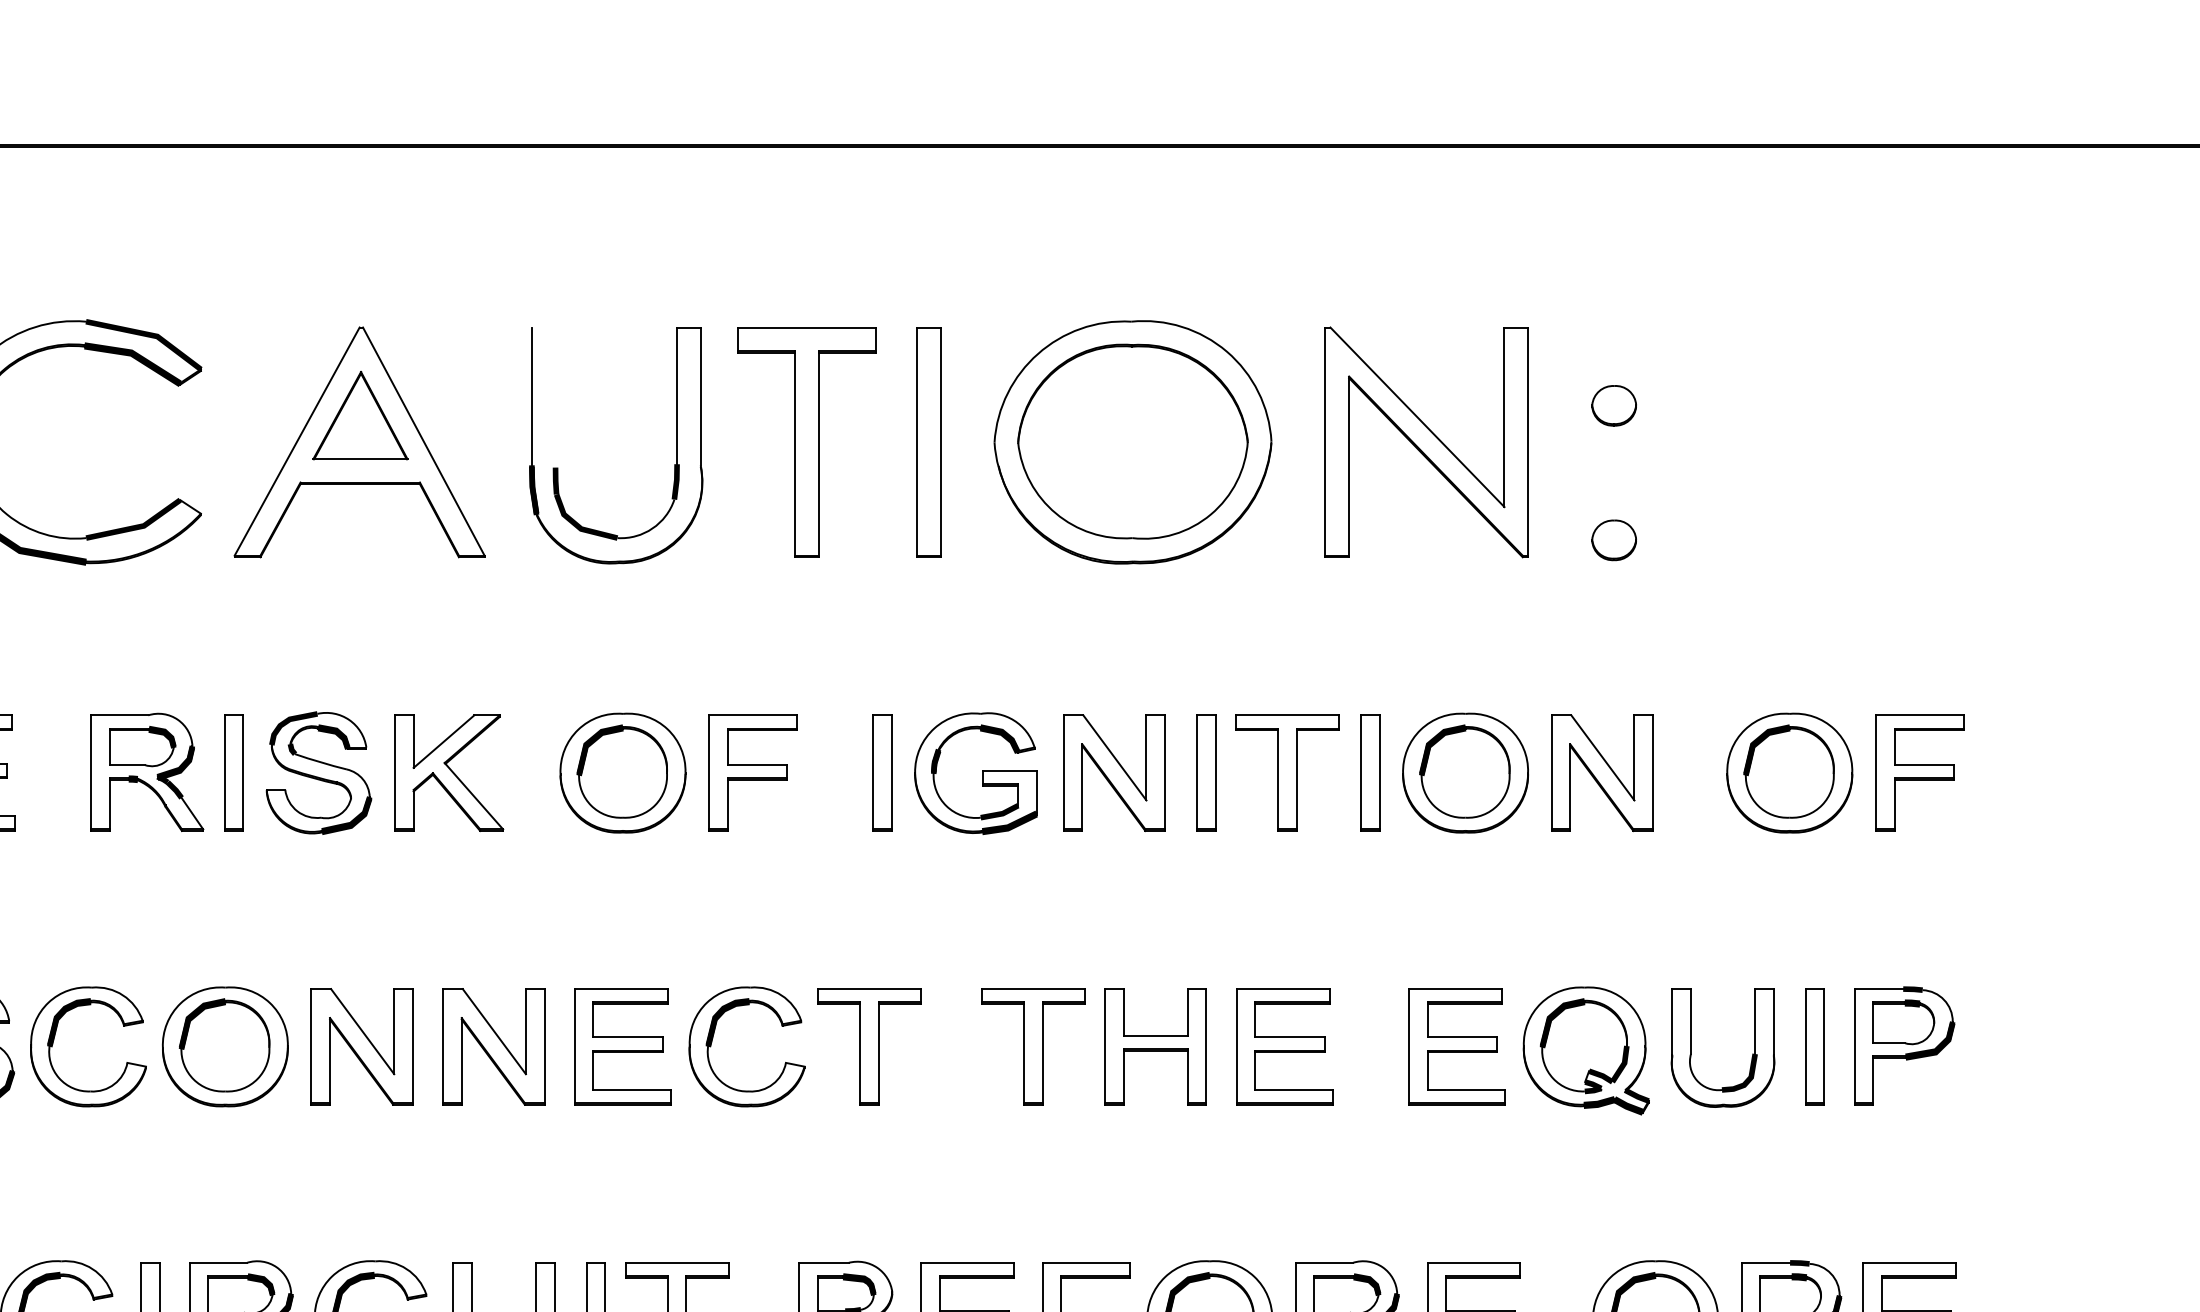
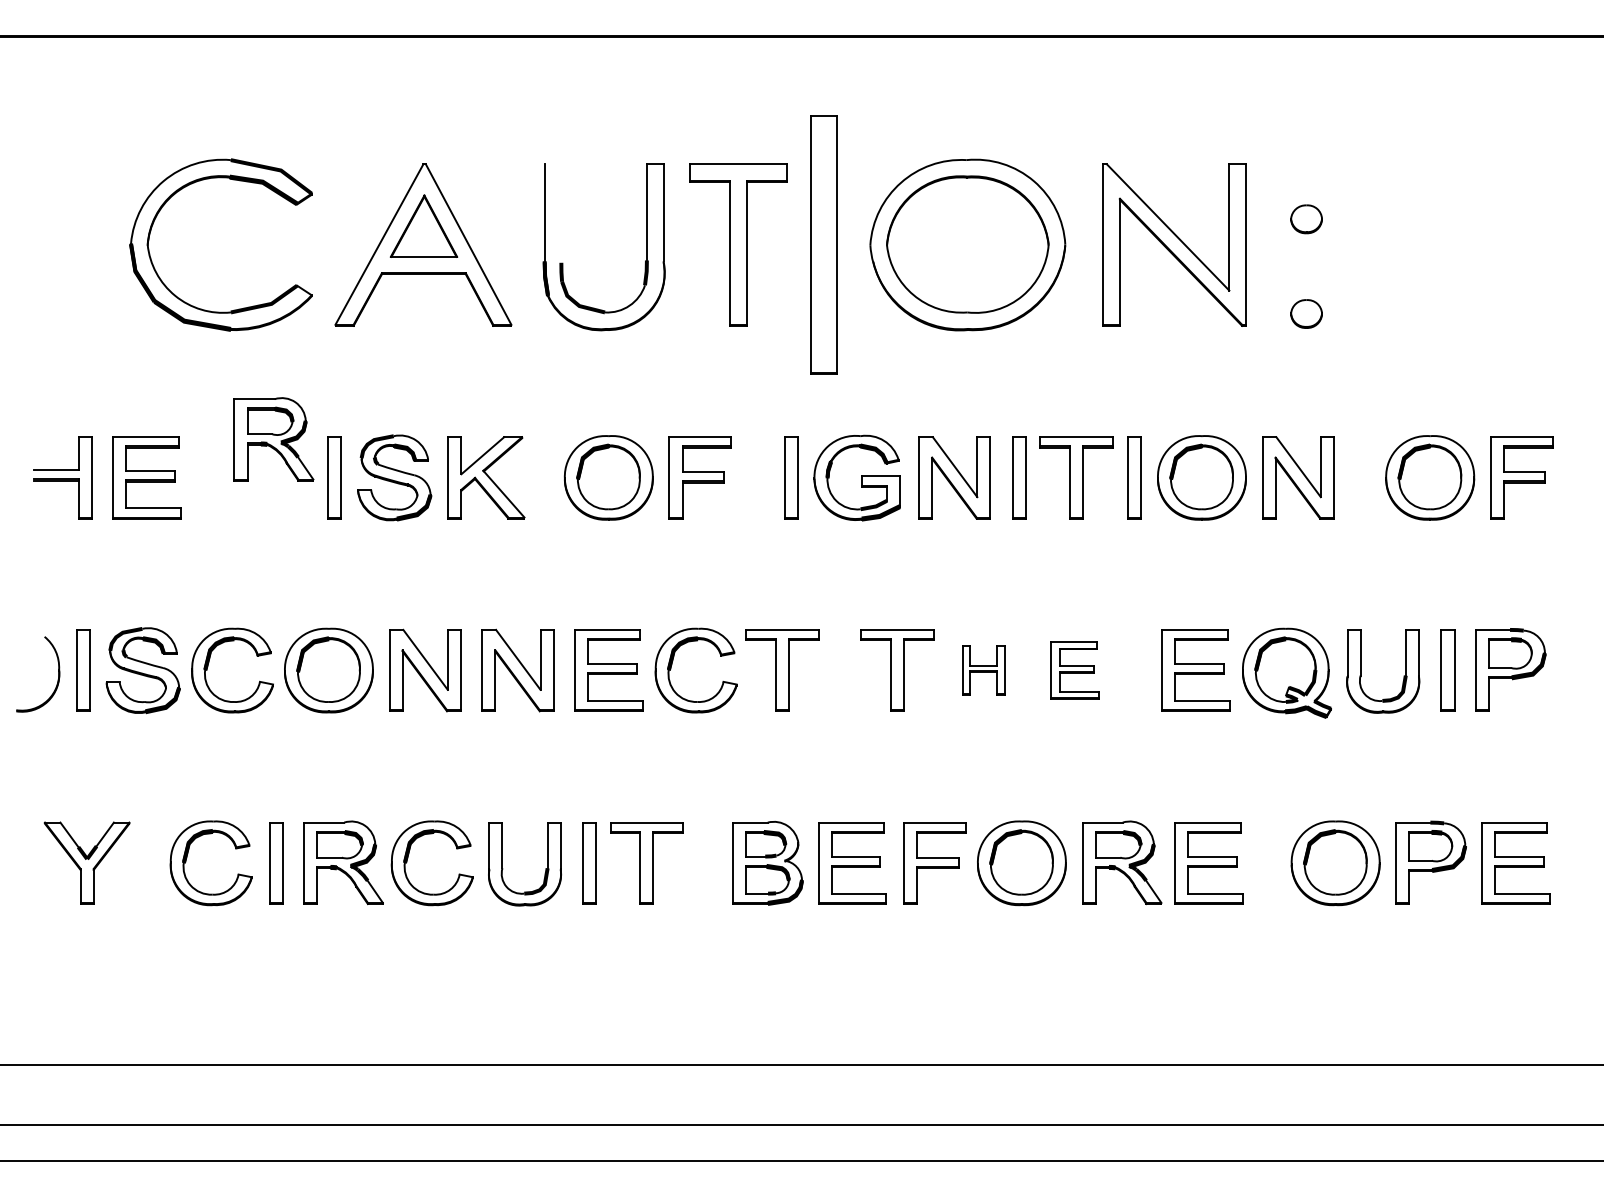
part: (927, 441) -> (823, 244), size x1.6
part: (146, 772) -> (273, 439), moved
part: (1155, 1046) -> (983, 670), size x0.6
part: (1284, 1046) -> (1074, 670), size x0.7

